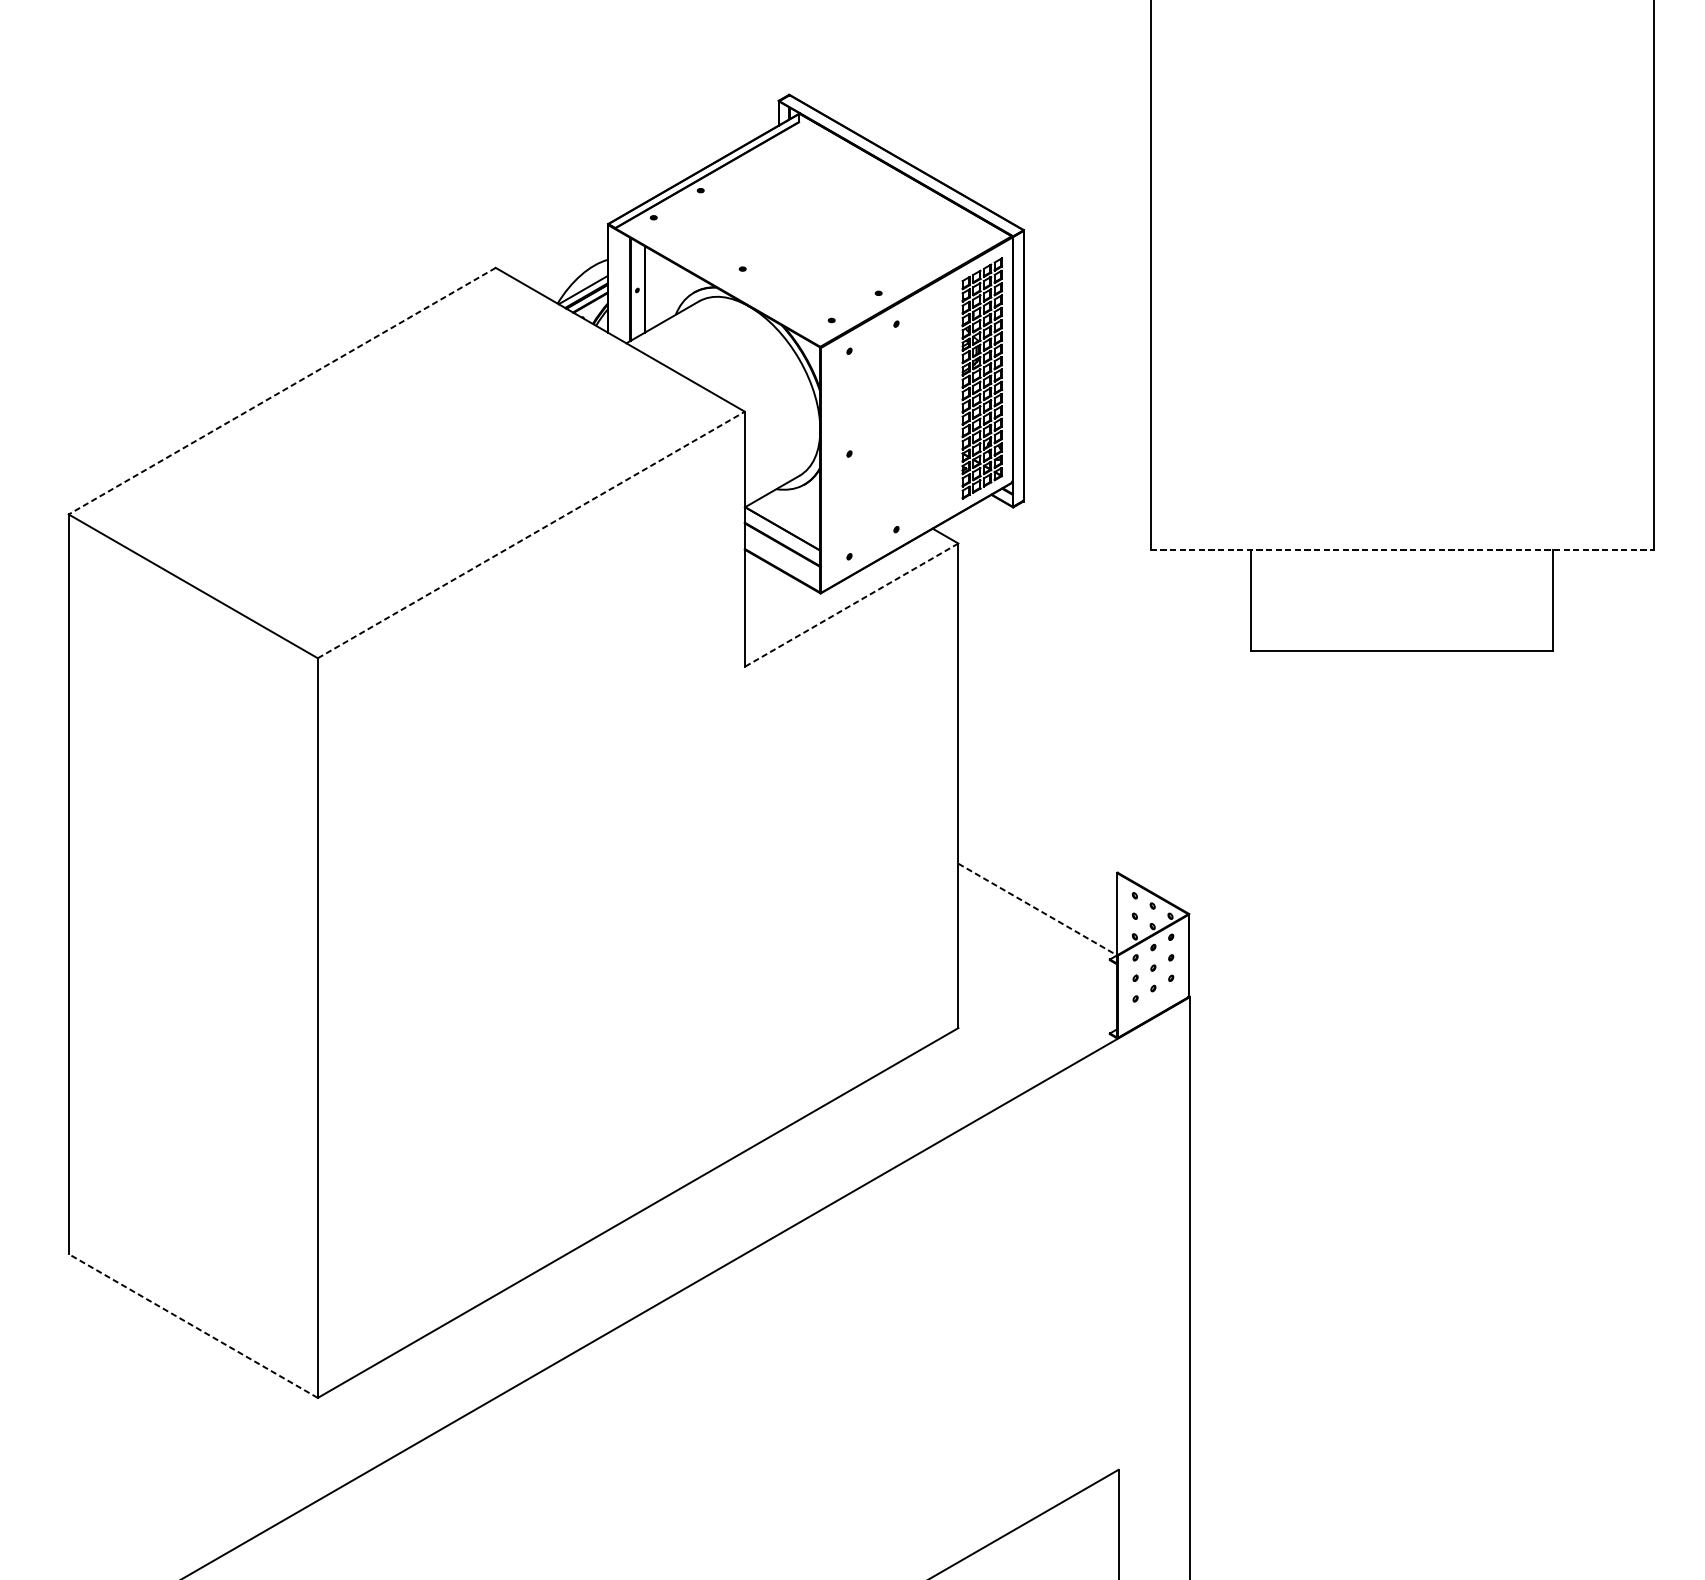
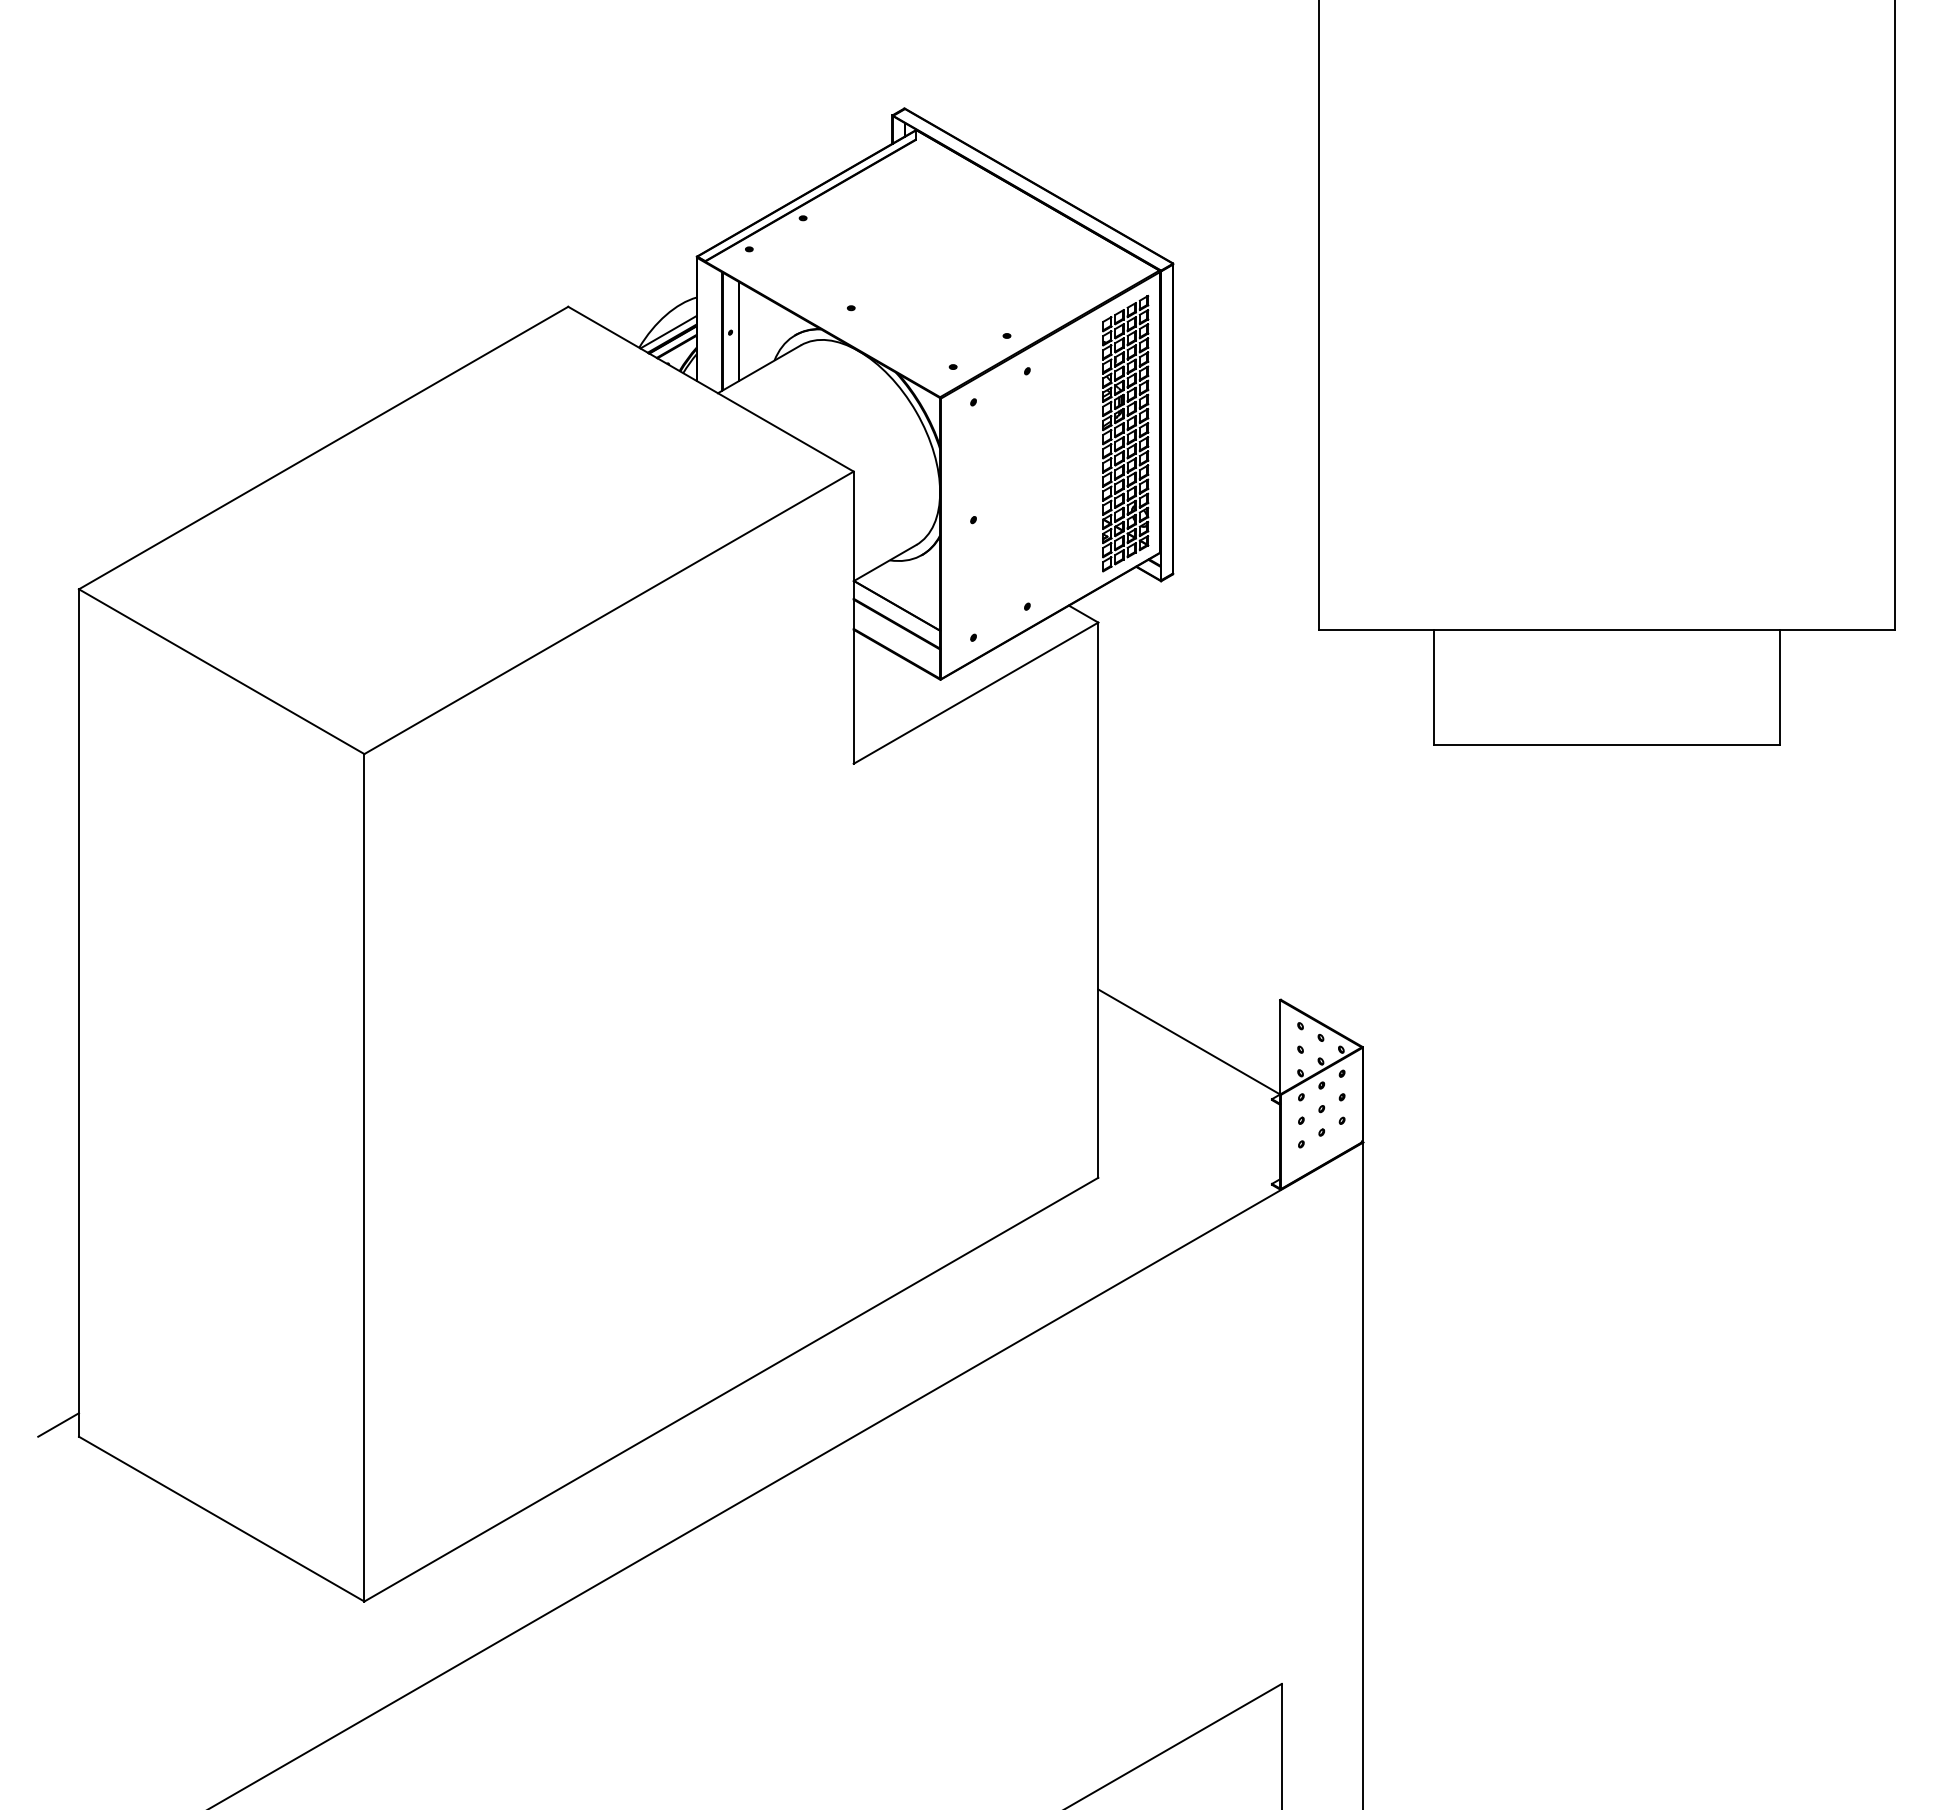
line: (282, 391) -> (323, 448), dashed -> solid
line: (531, 534) -> (609, 612), dashed -> solid
line: (1402, 550) -> (1607, 630), dashed -> solid
line: (851, 605) -> (975, 693), dashed -> solid
line: (1037, 909) -> (1189, 1041), dashed -> solid
line: (50, 1243) -> (58, 1424), added
line: (193, 1326) -> (221, 1519), dashed -> solid

